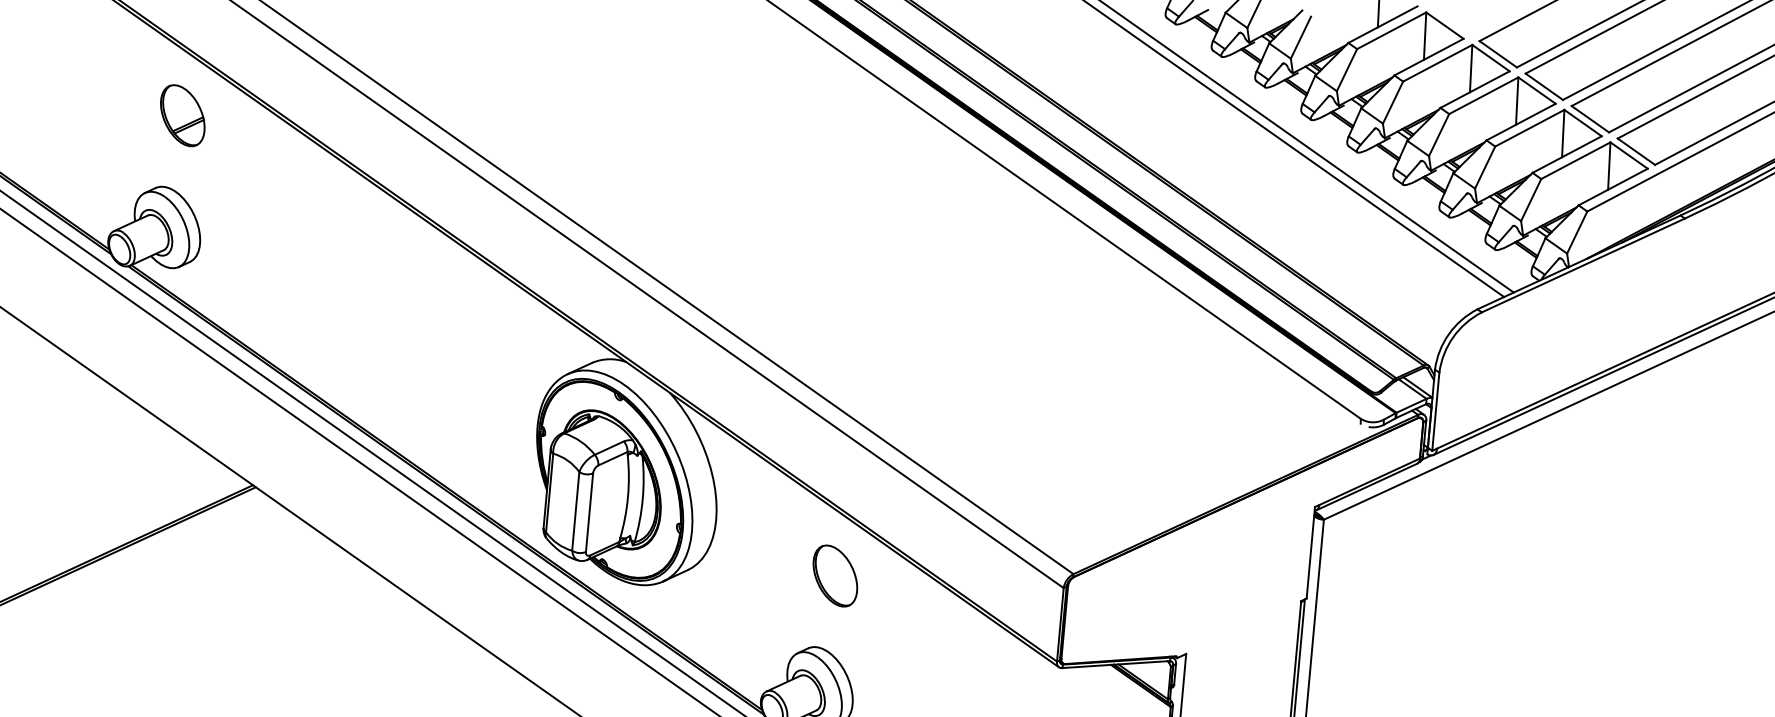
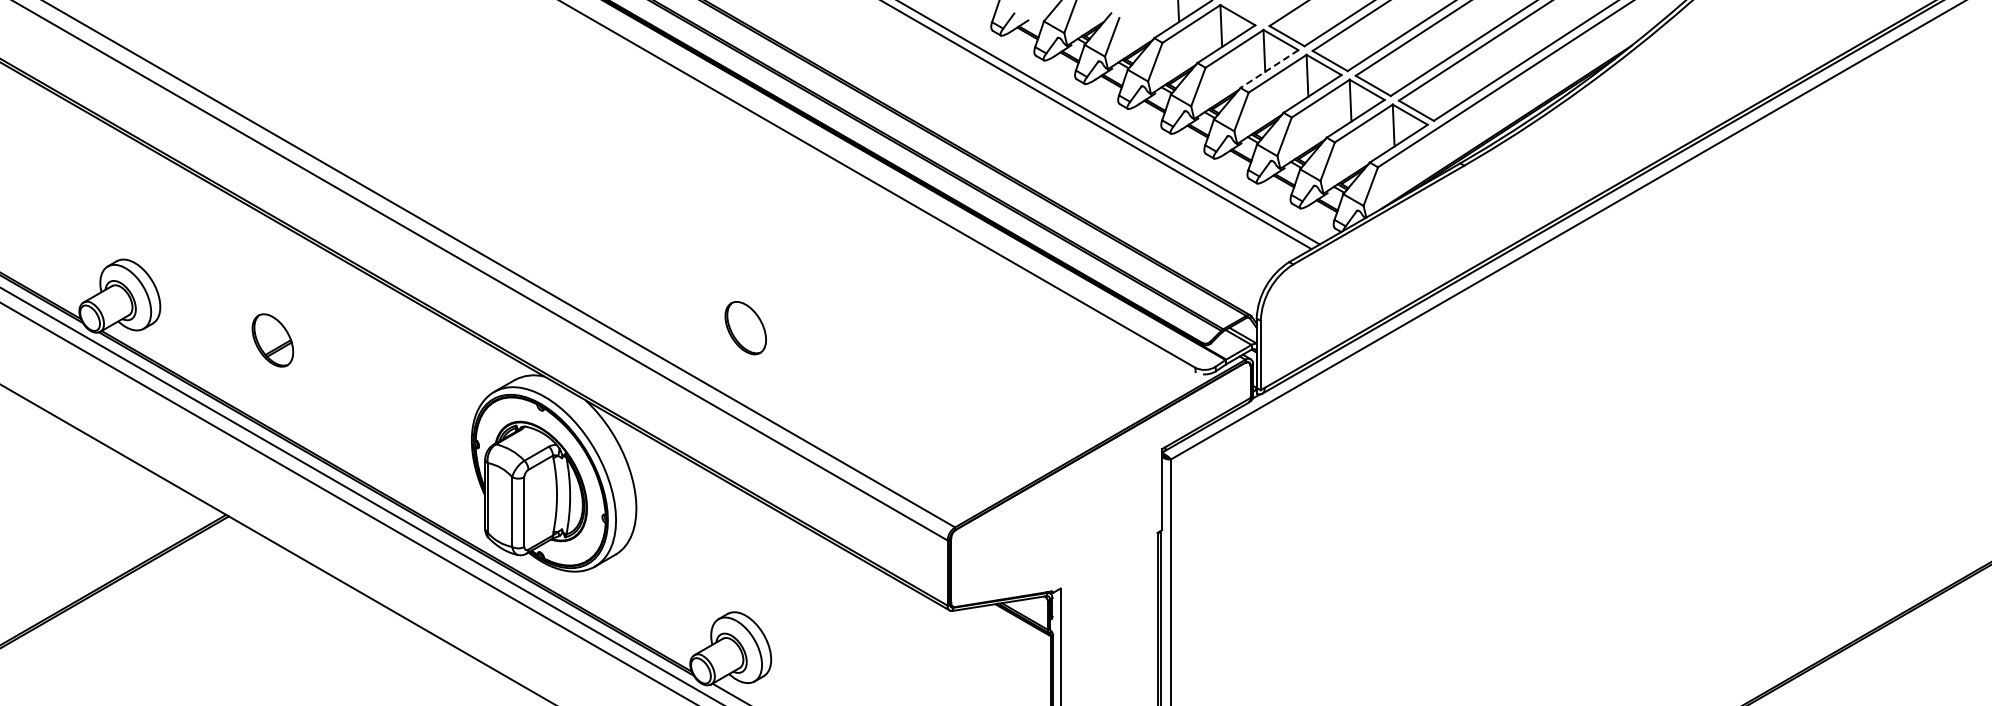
line: (1475, 90) -> (1269, 69), solid -> dashed
part: (182, 115) -> (272, 340), moved
part: (835, 576) -> (745, 328), moved

